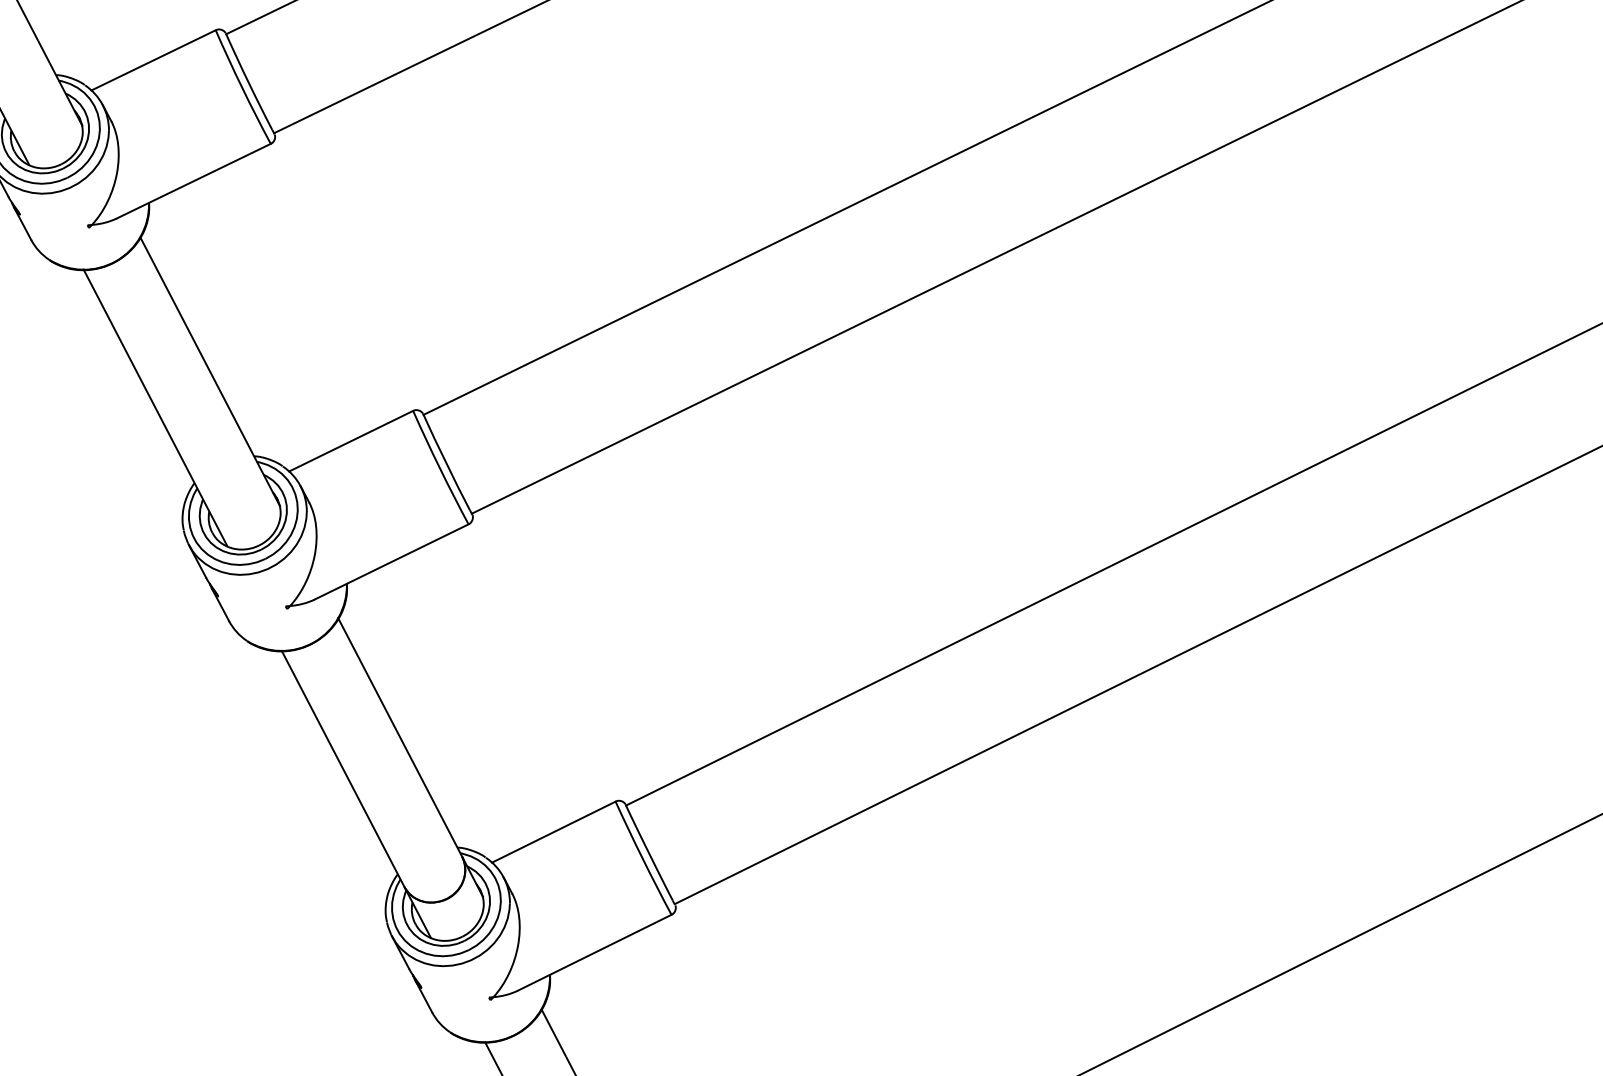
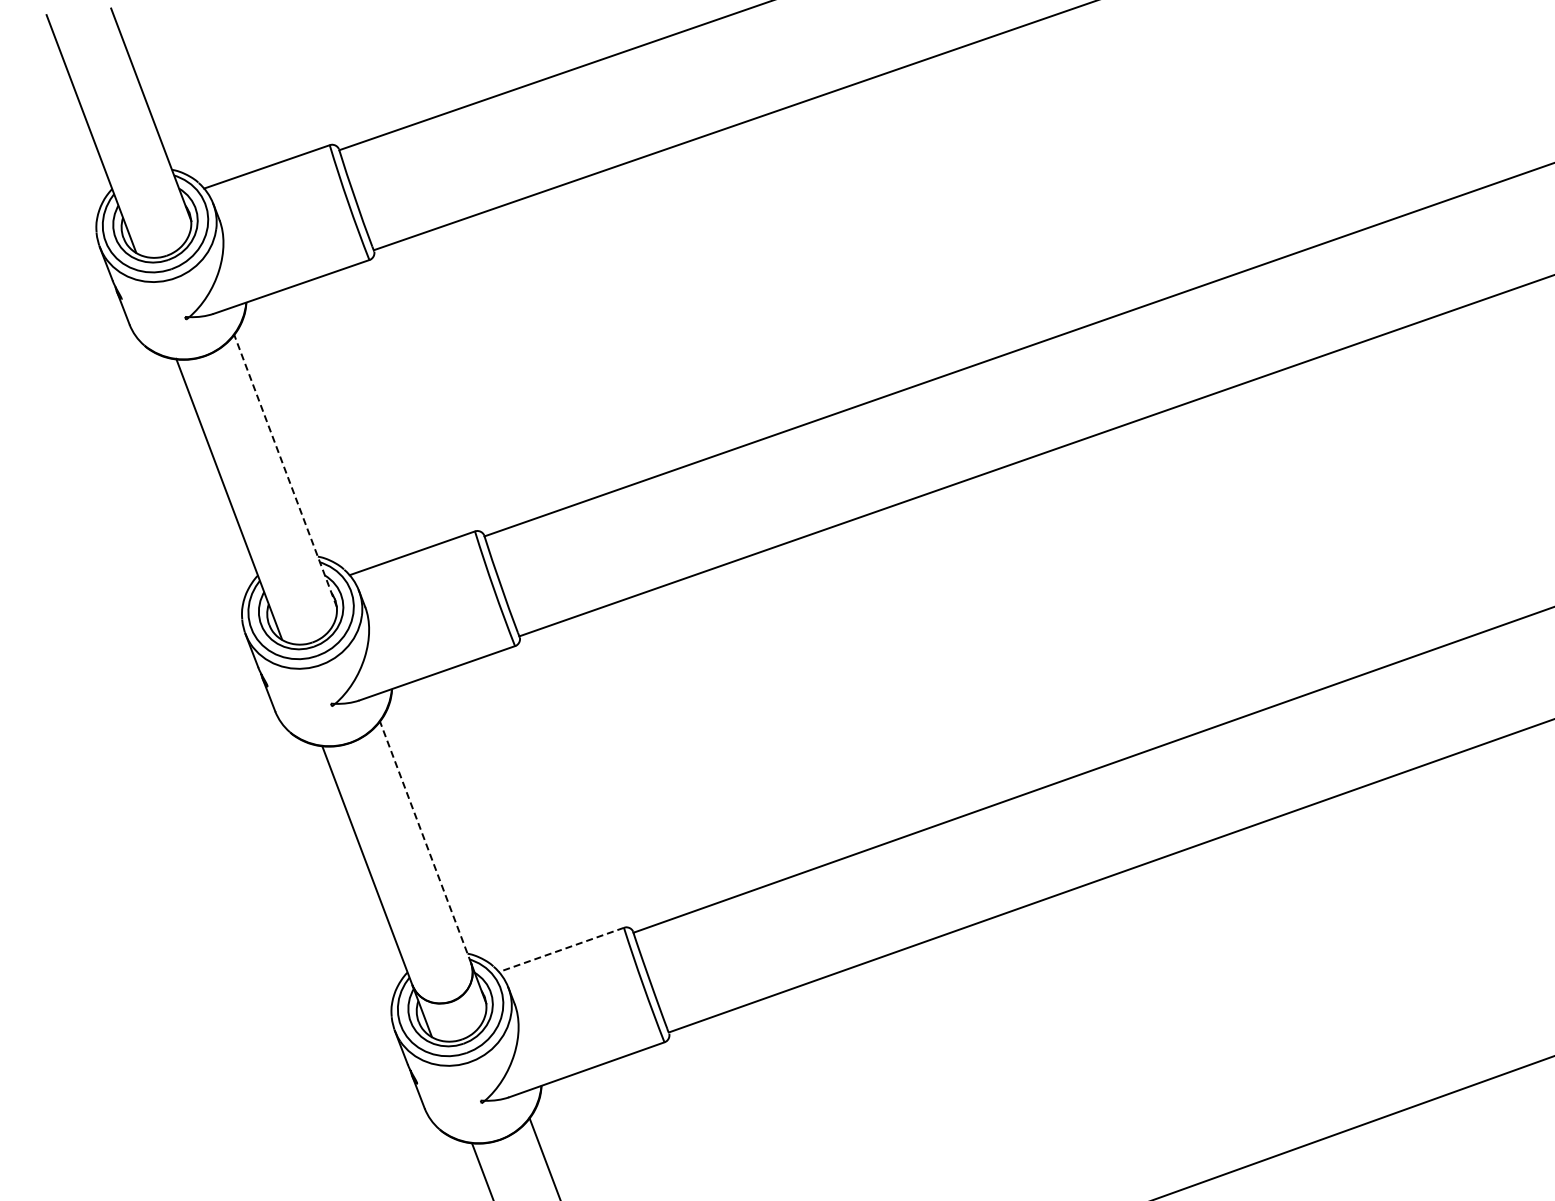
line: (210, 372) -> (285, 471), solid -> dashed
line: (400, 738) -> (425, 842), solid -> dashed
line: (553, 832) -> (561, 950), solid -> dashed

